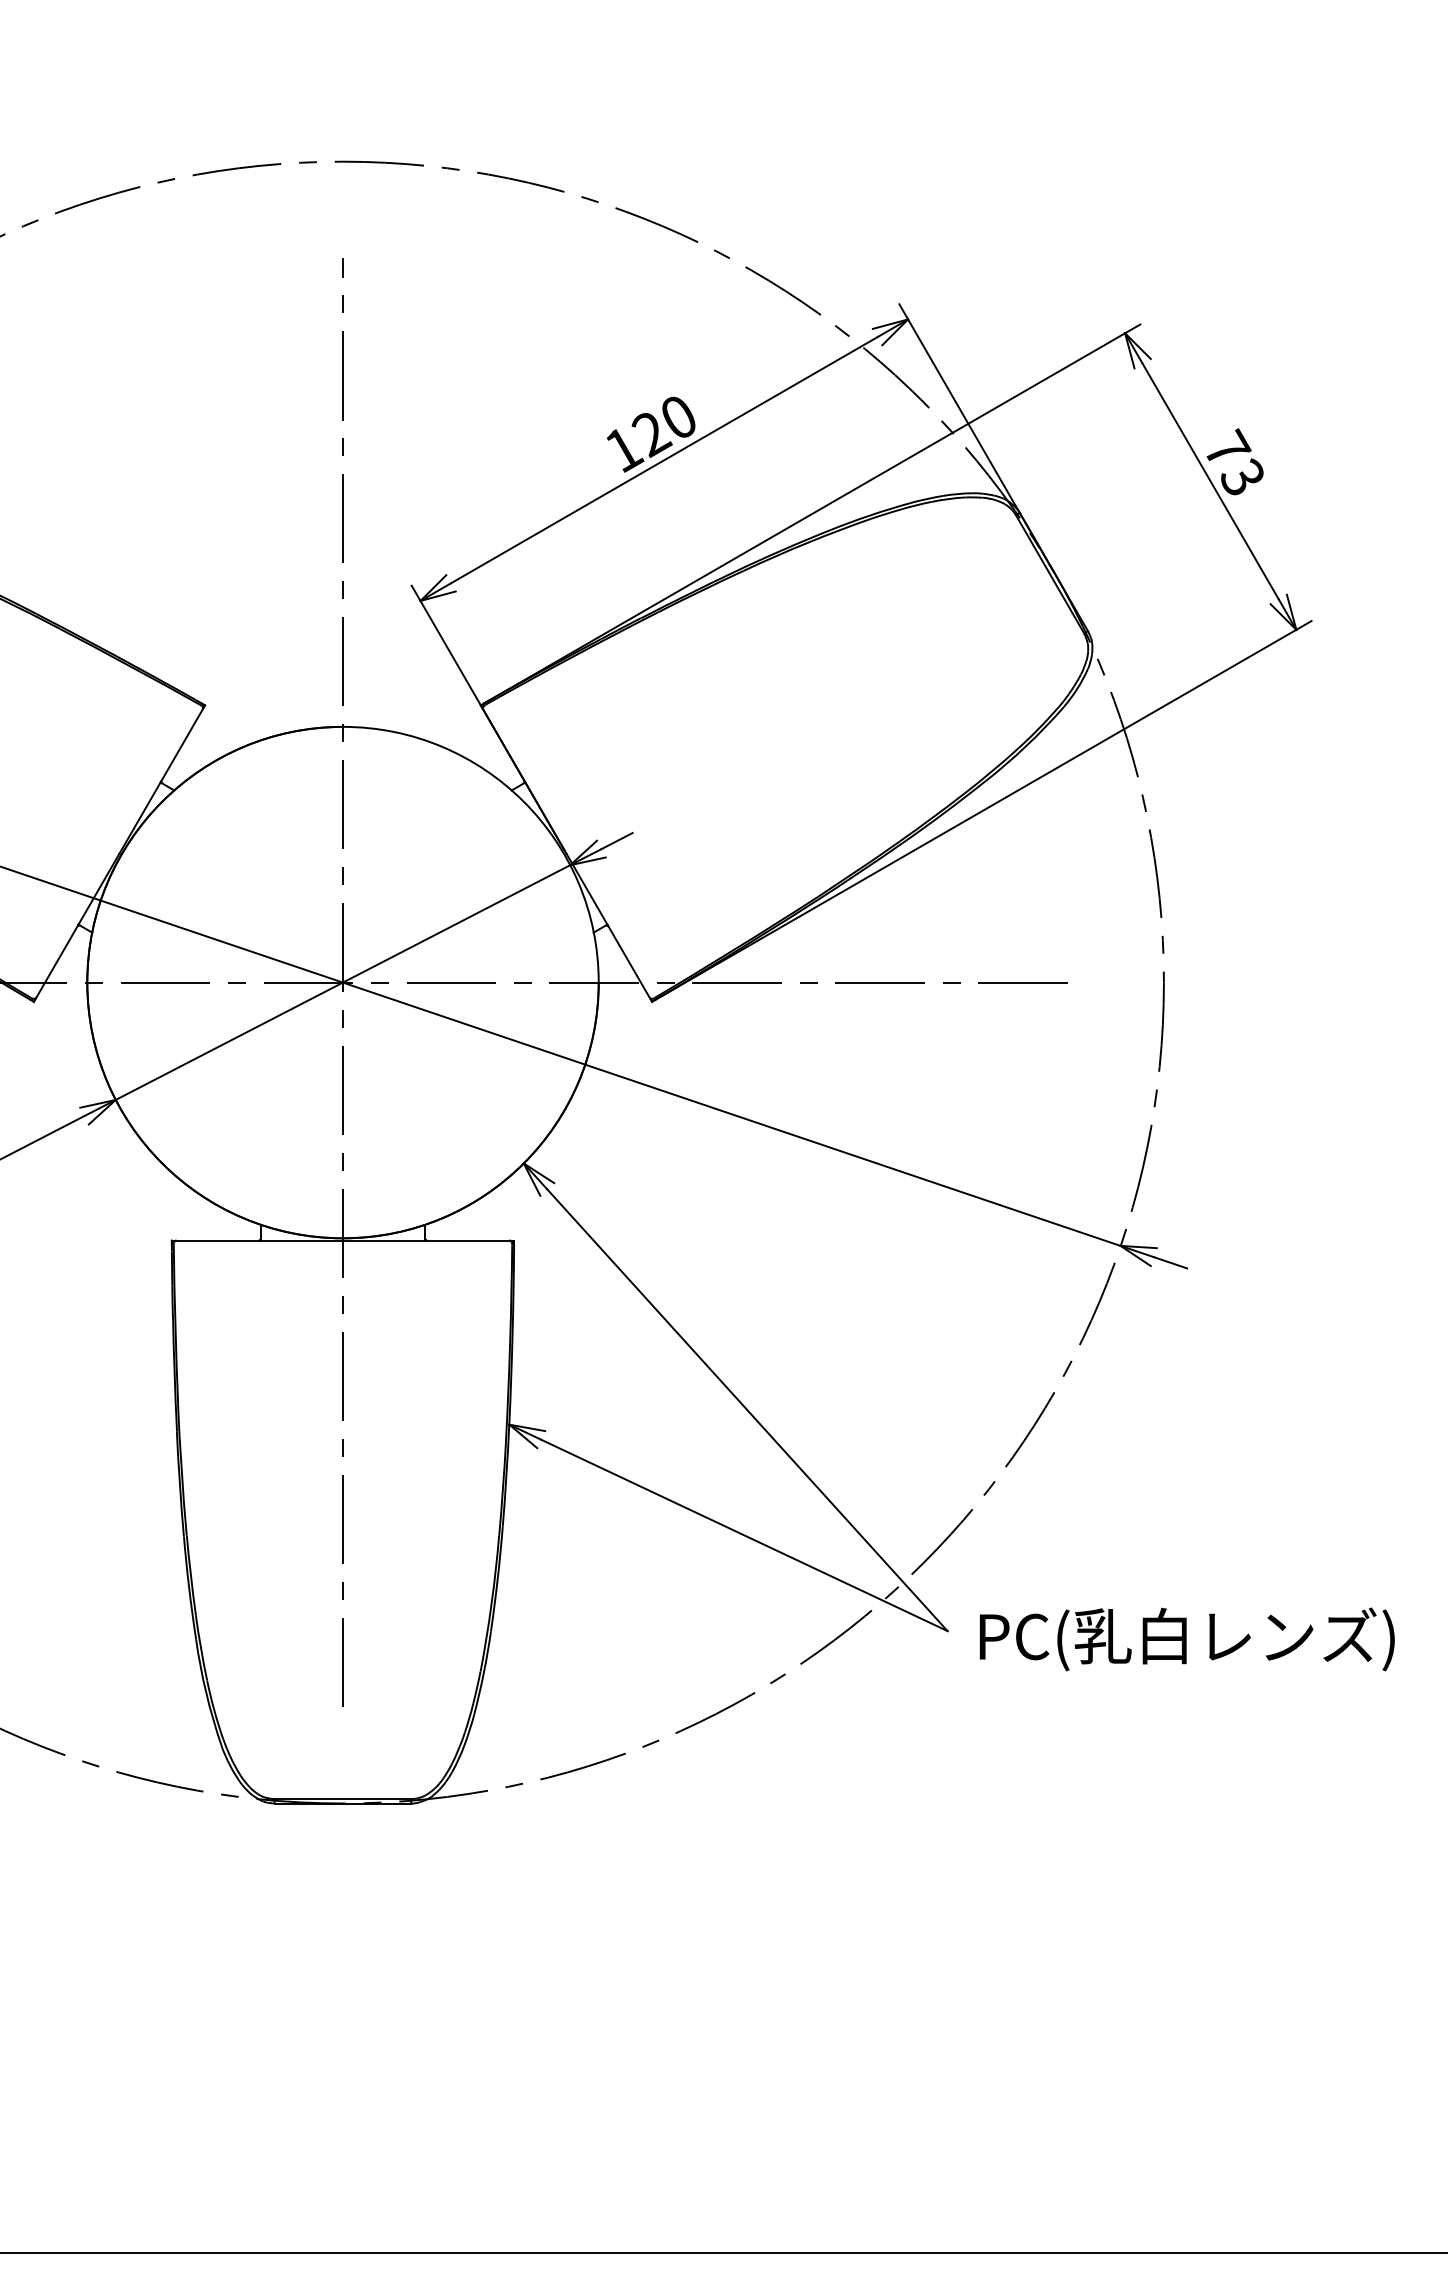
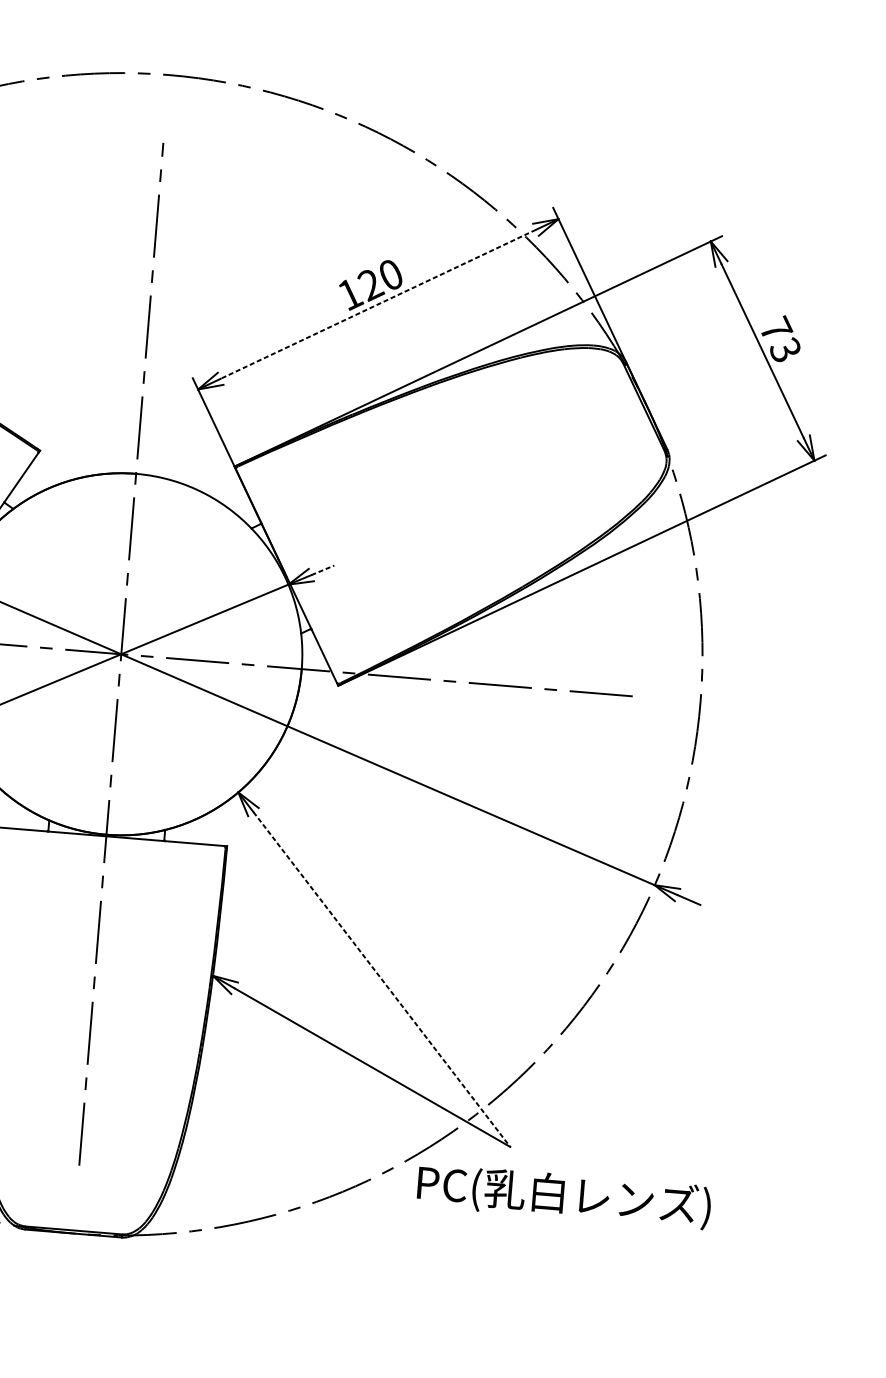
line: (663, 460) -> (377, 304), solid -> dashed
line: (617, 841) -> (323, 570), solid -> dashed
line: (747, 1410) -> (381, 979), solid -> dashed
text: (1186, 1639) -> (563, 1196), moved

